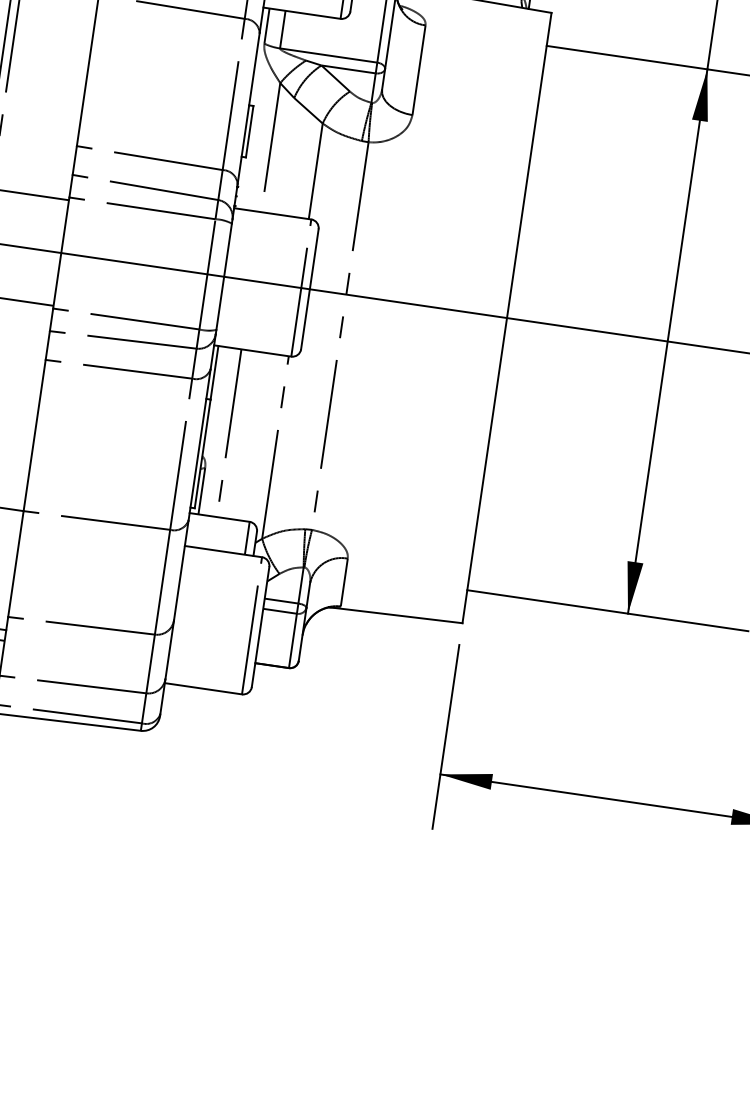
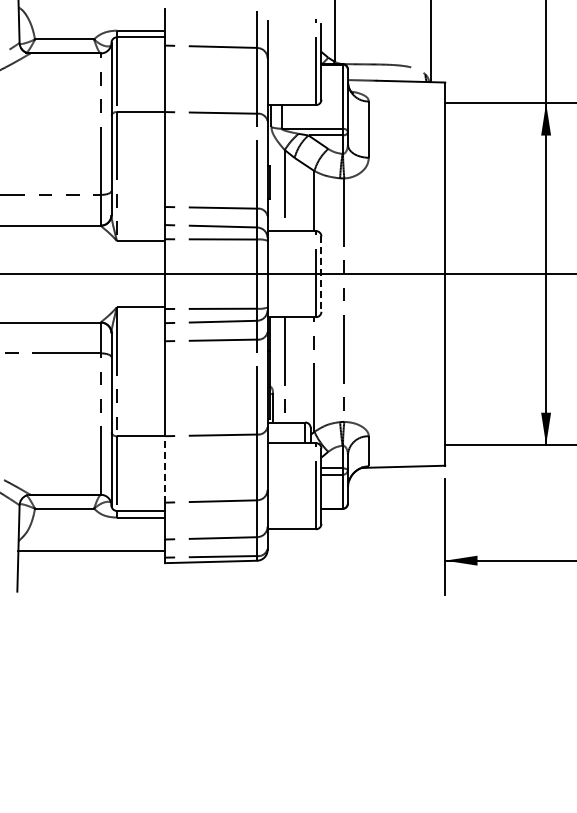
line: (309, 289) -> (321, 274), solid -> dashed
line: (16, 562) -> (165, 468), solid -> dashed

